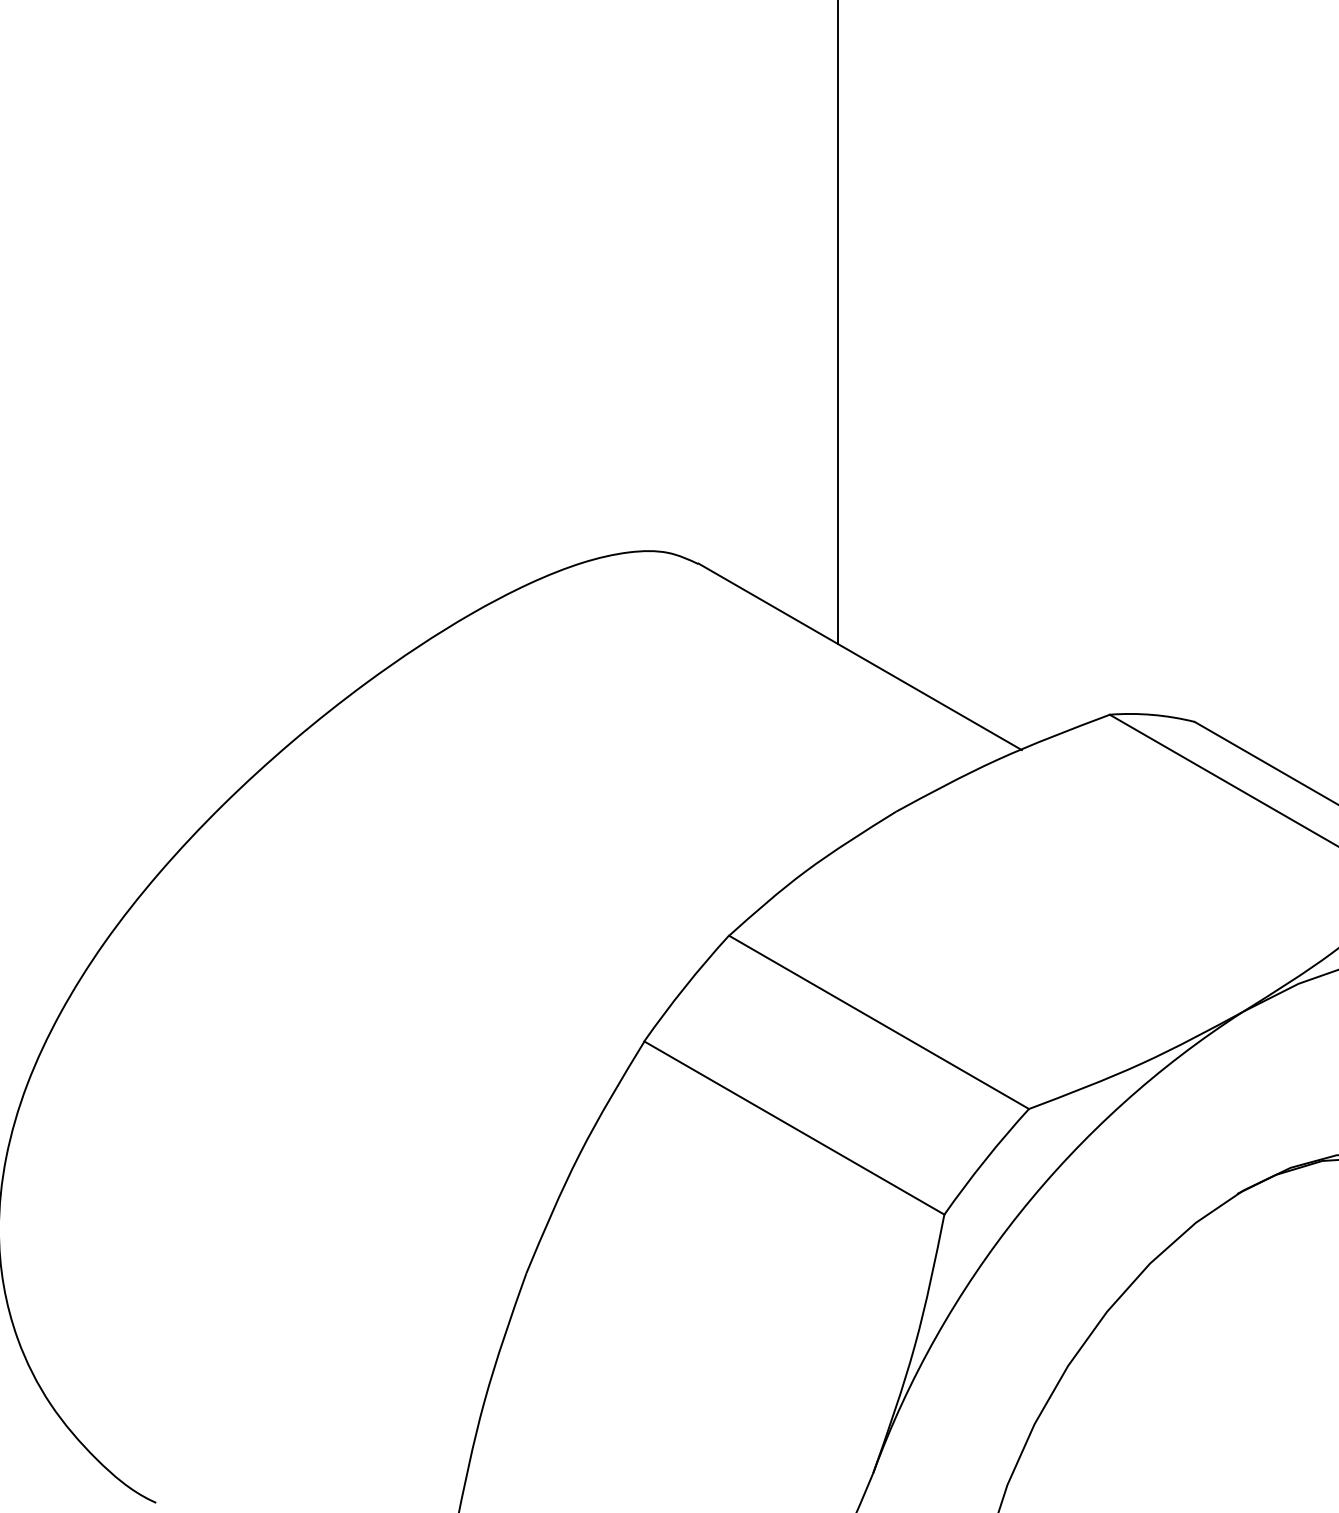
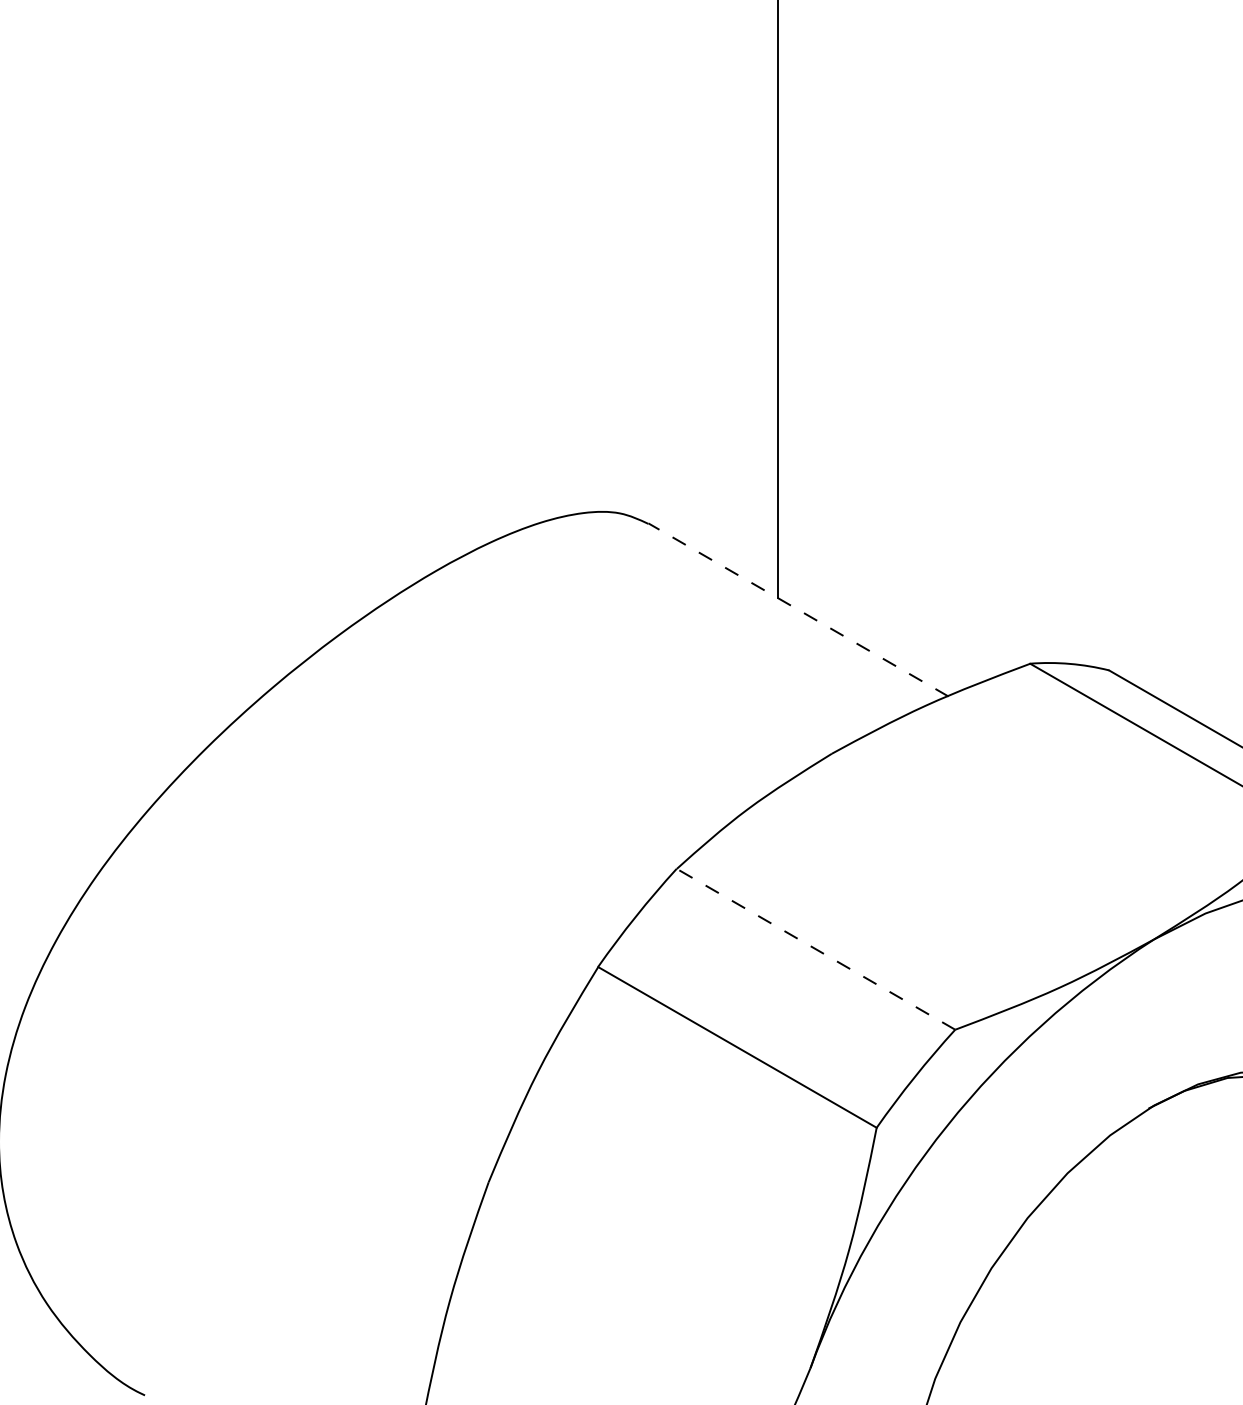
line: (860, 656) -> (798, 609), solid -> dashed
line: (879, 1022) -> (816, 949), solid -> dashed

